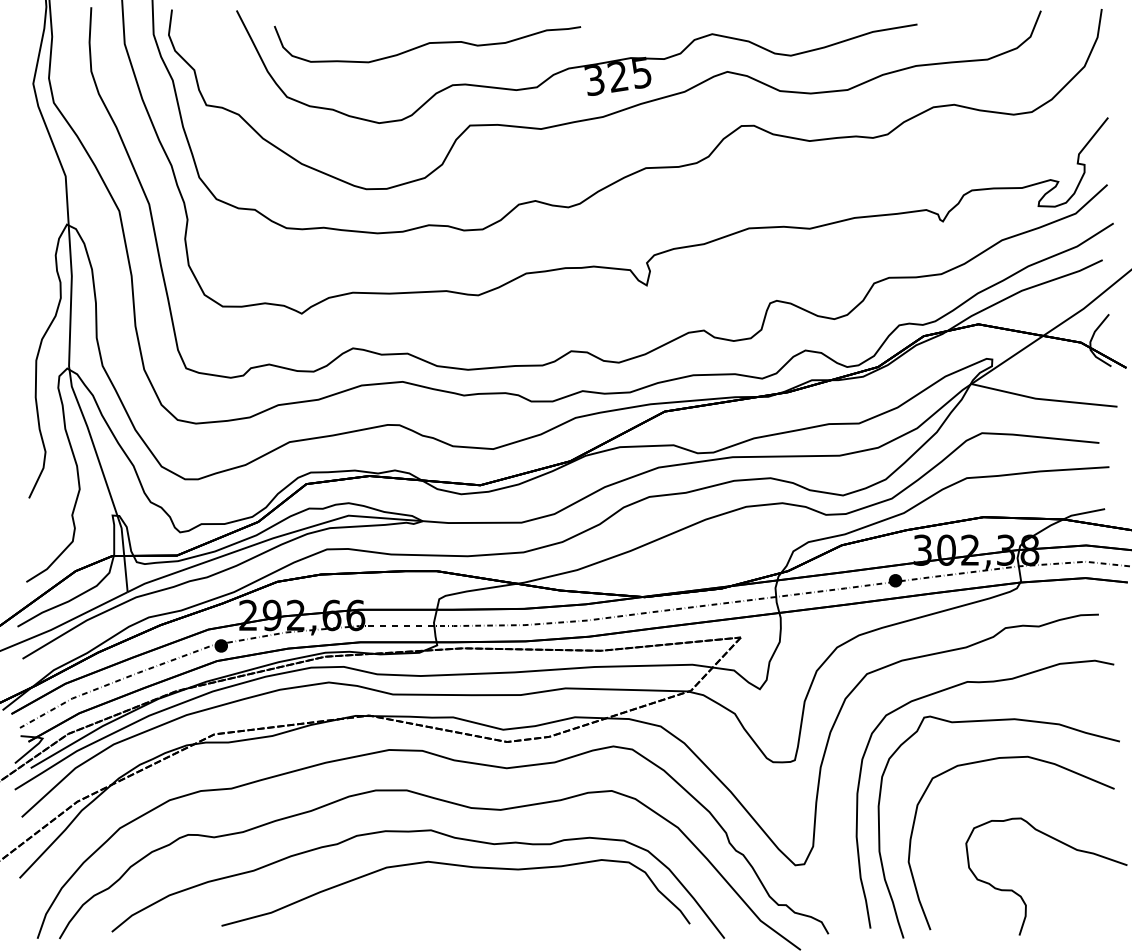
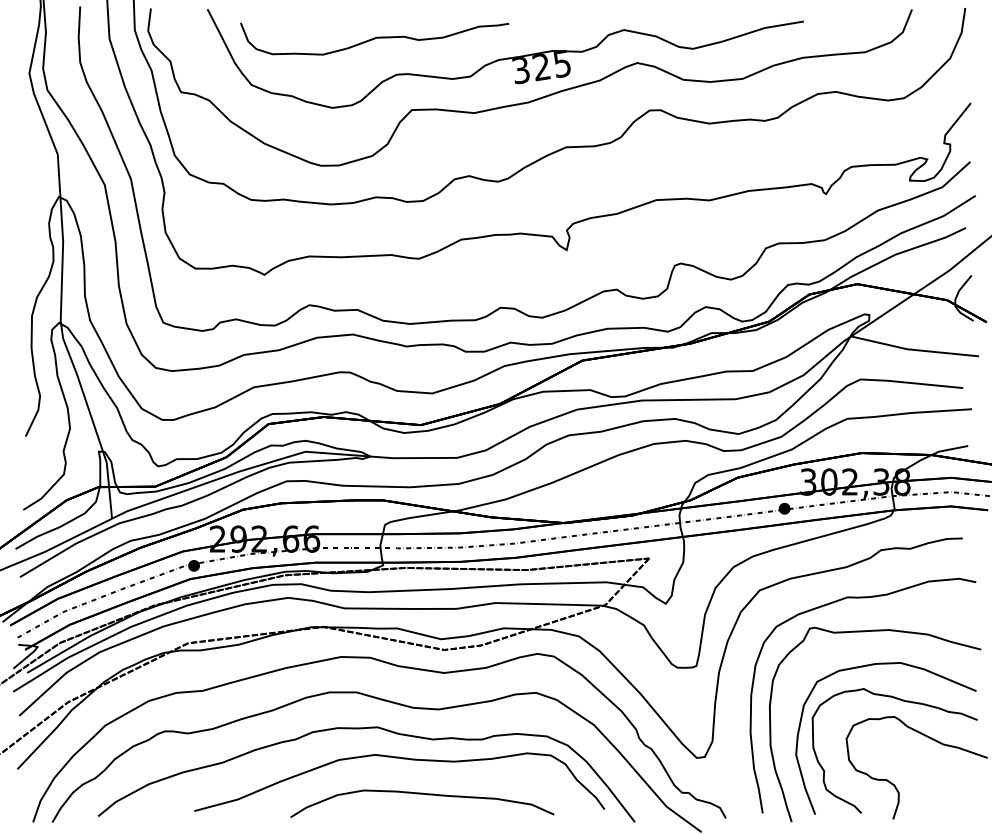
curve: (1032, 801) -> (904, 702), added
curve: (482, 907) -> (422, 794), added

